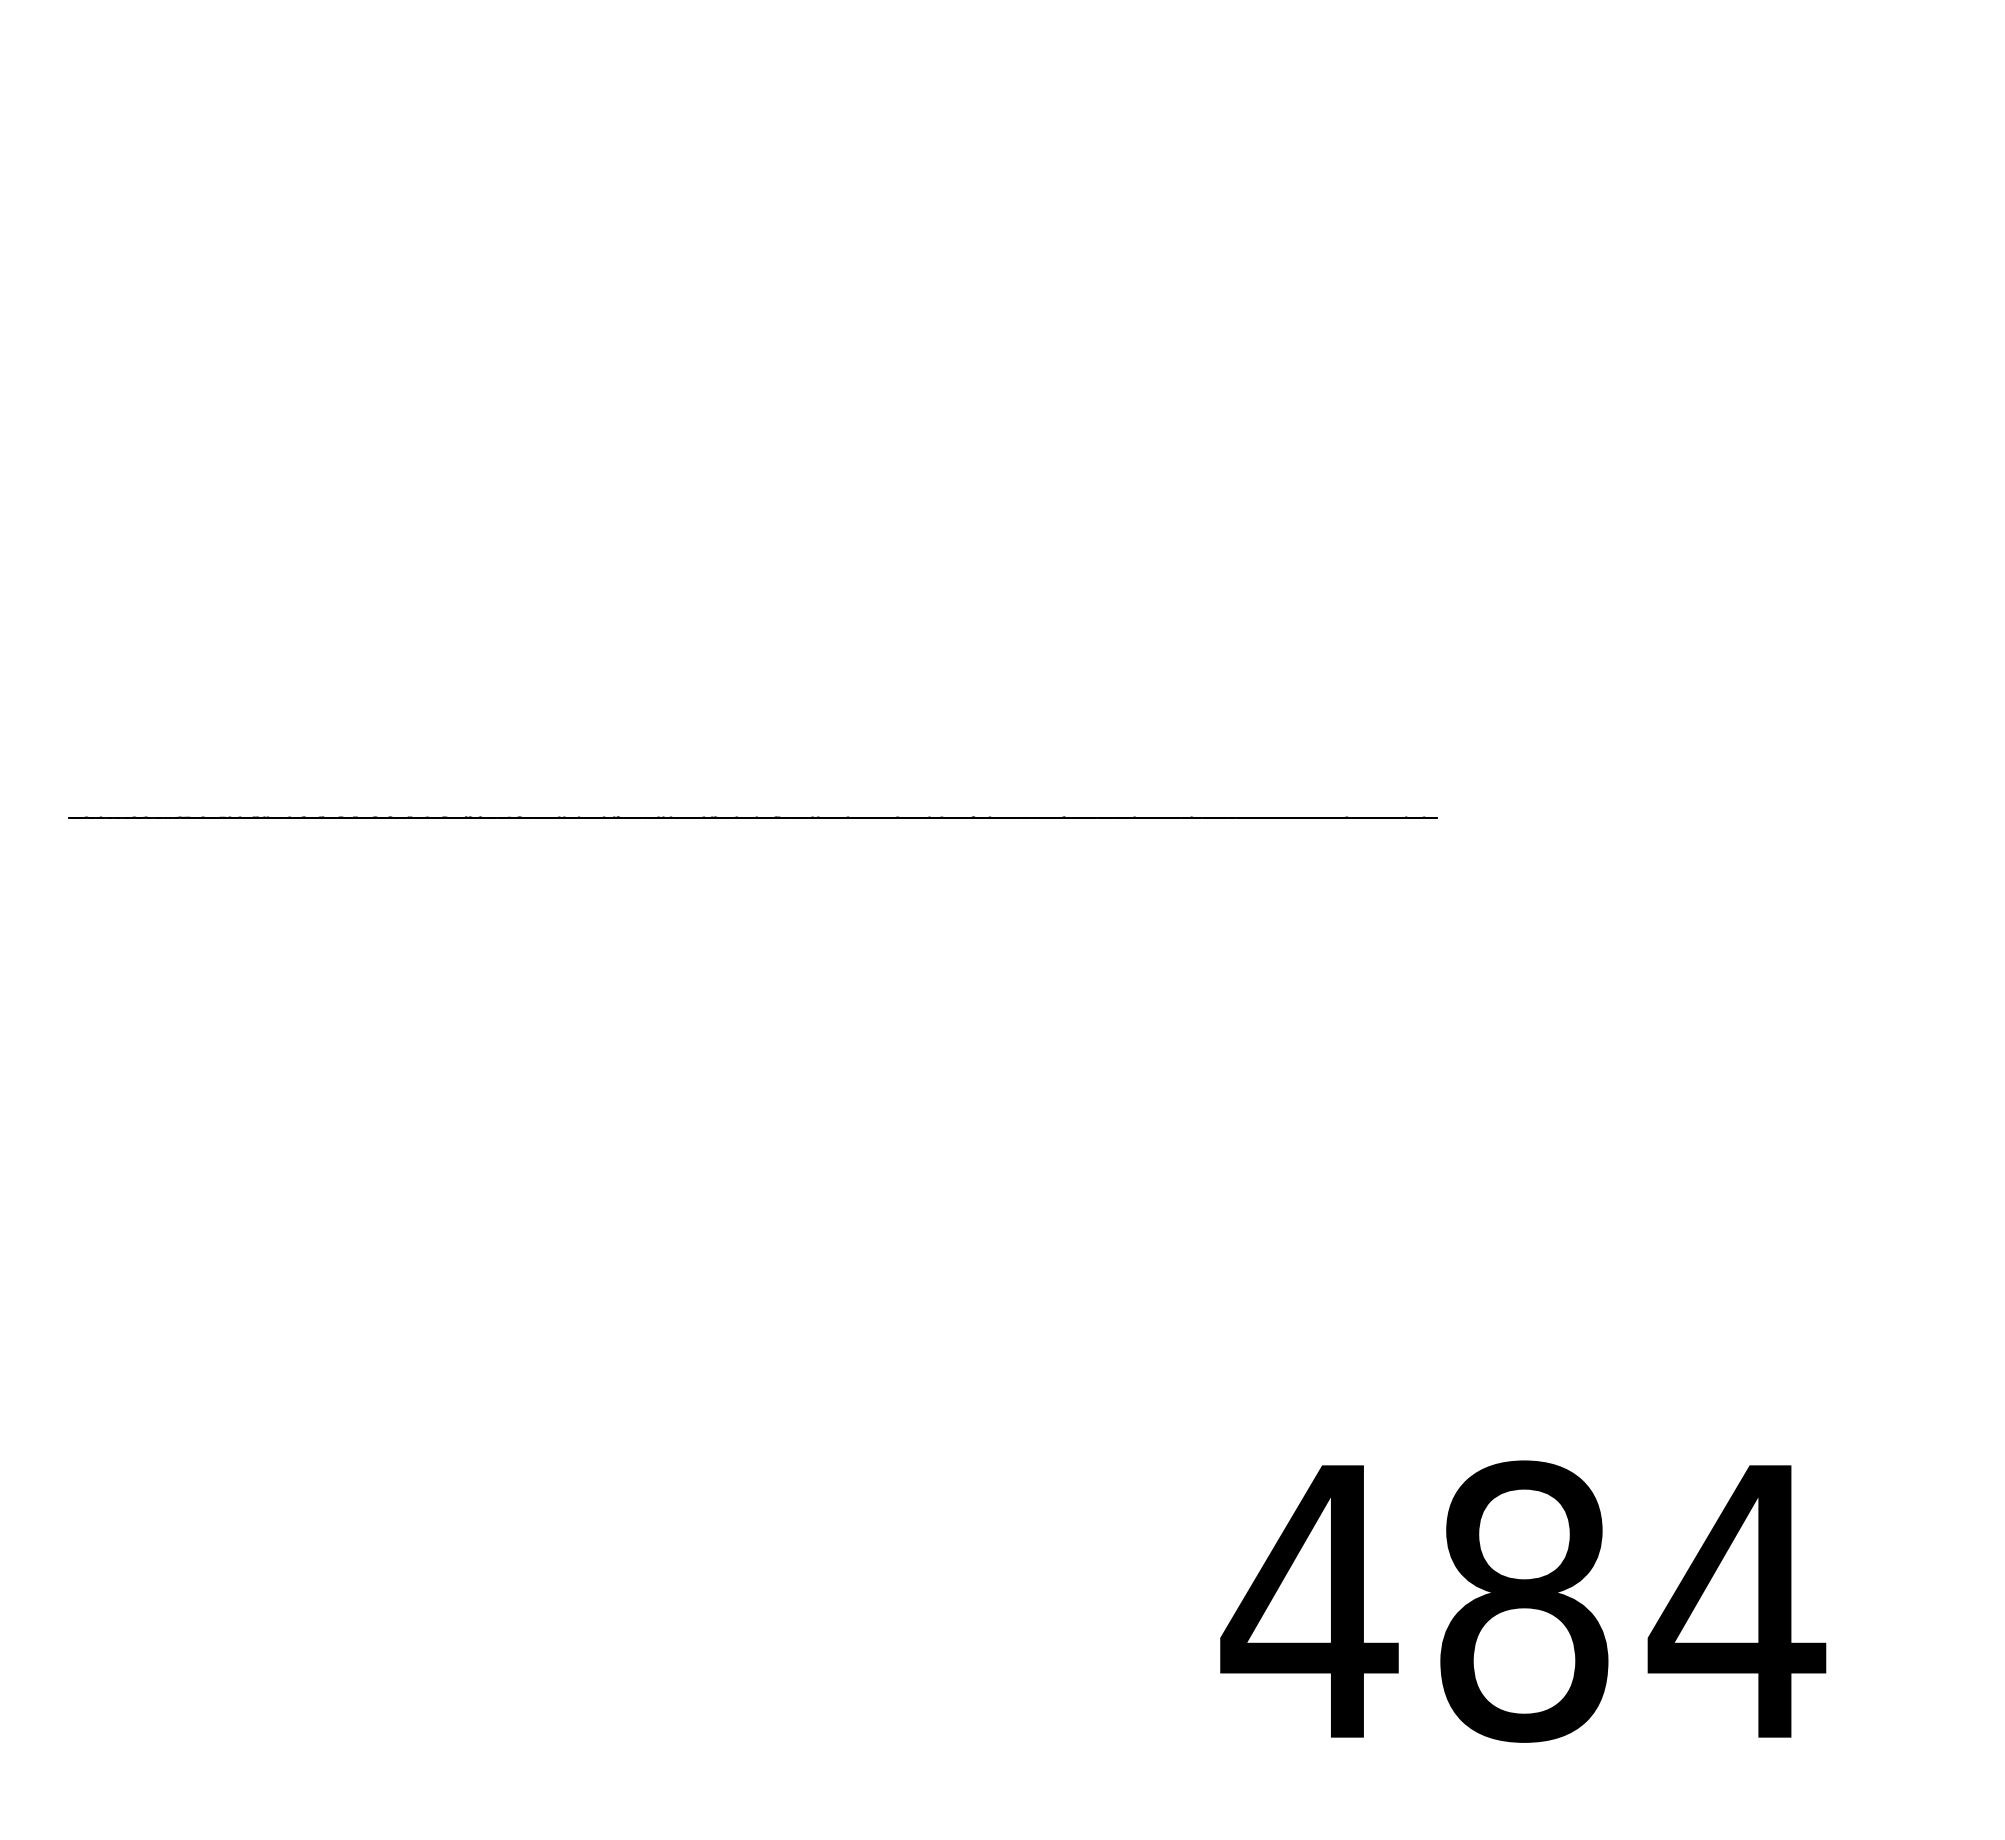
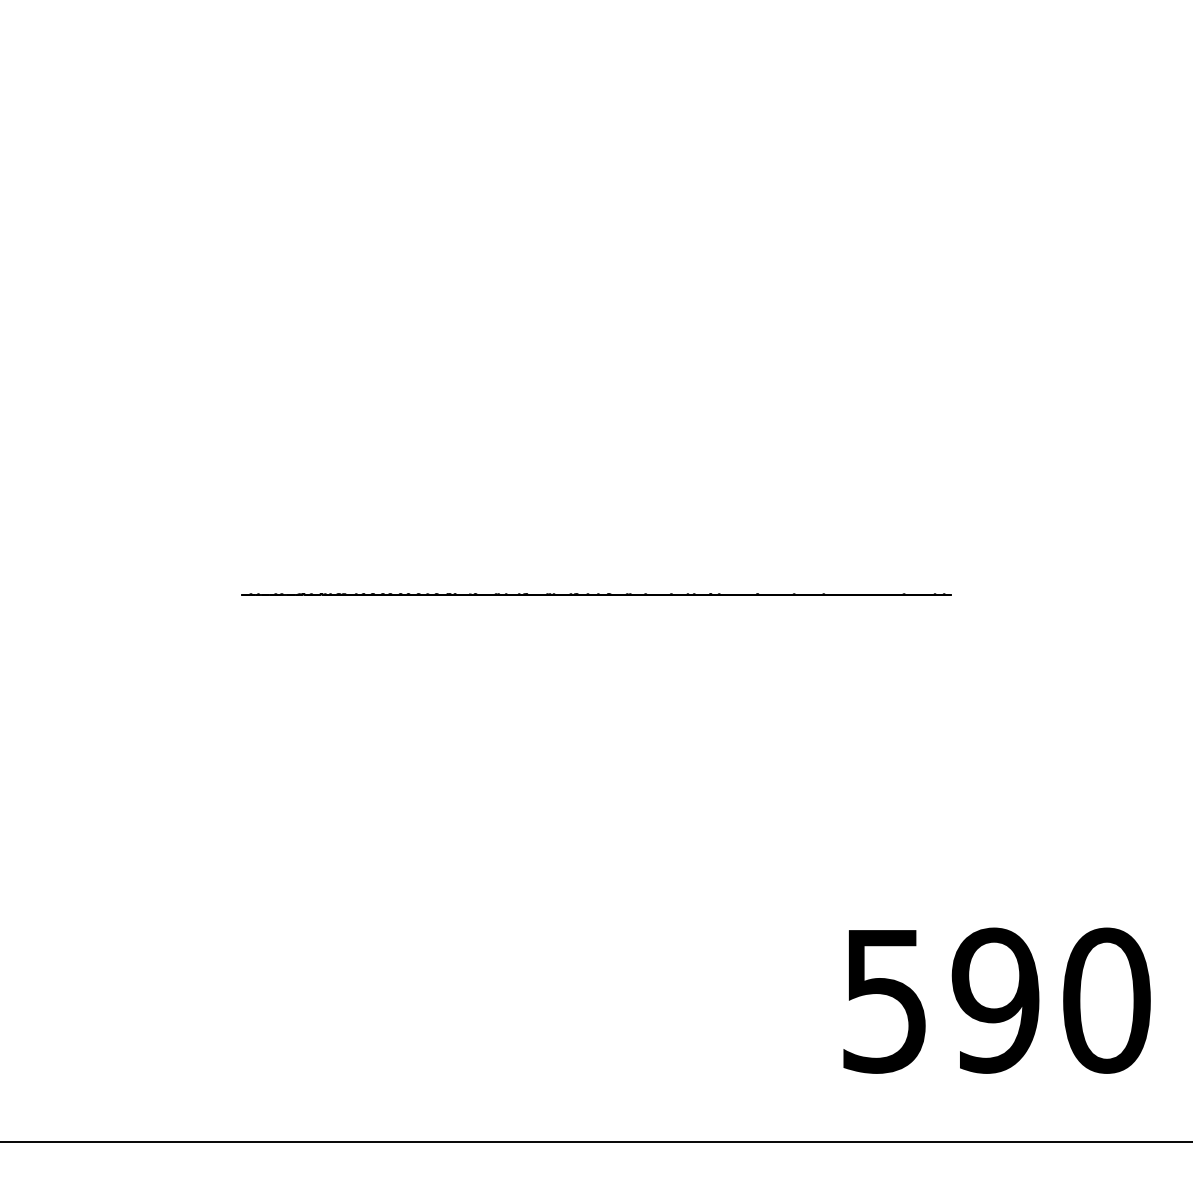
text: (1523, 1601) -> (995, 1000), 484 -> 590

